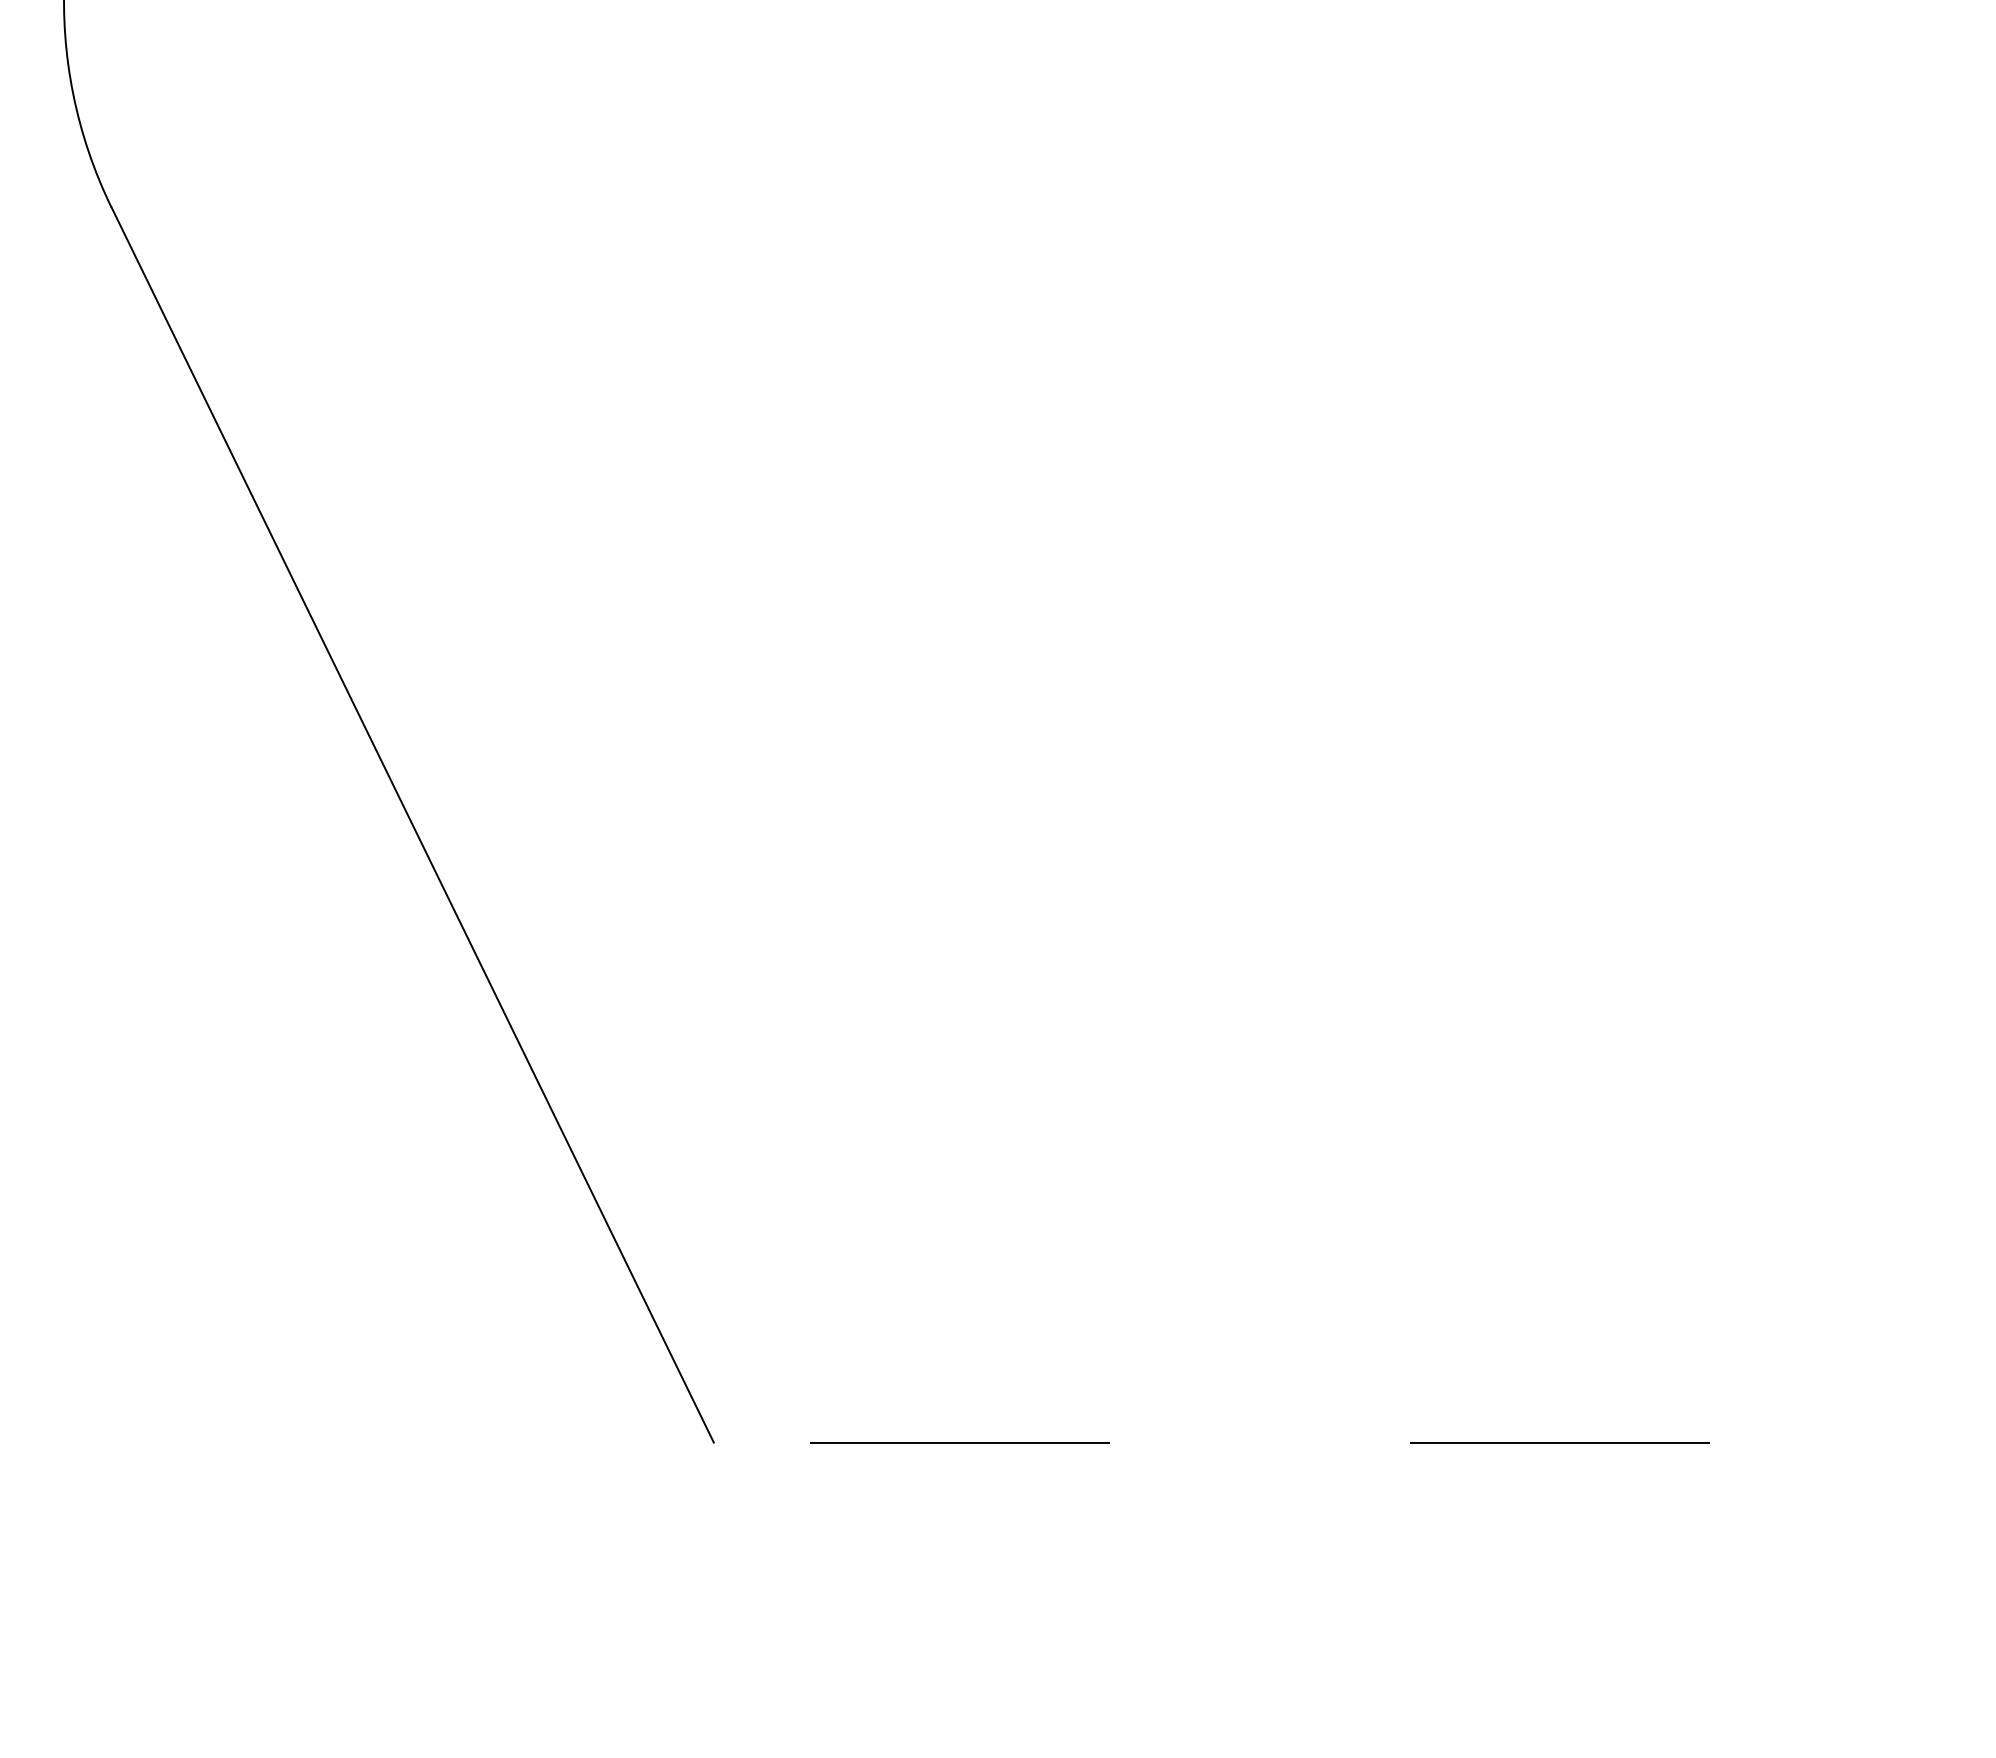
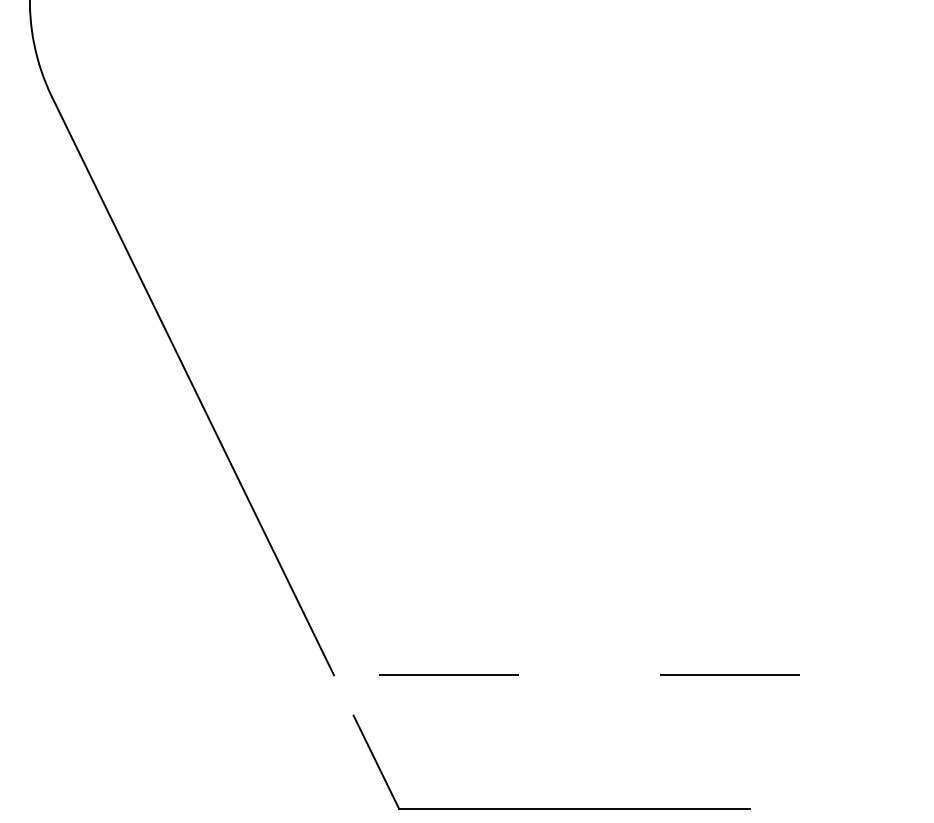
part: (1178, 1727) -> (551, 808), added

